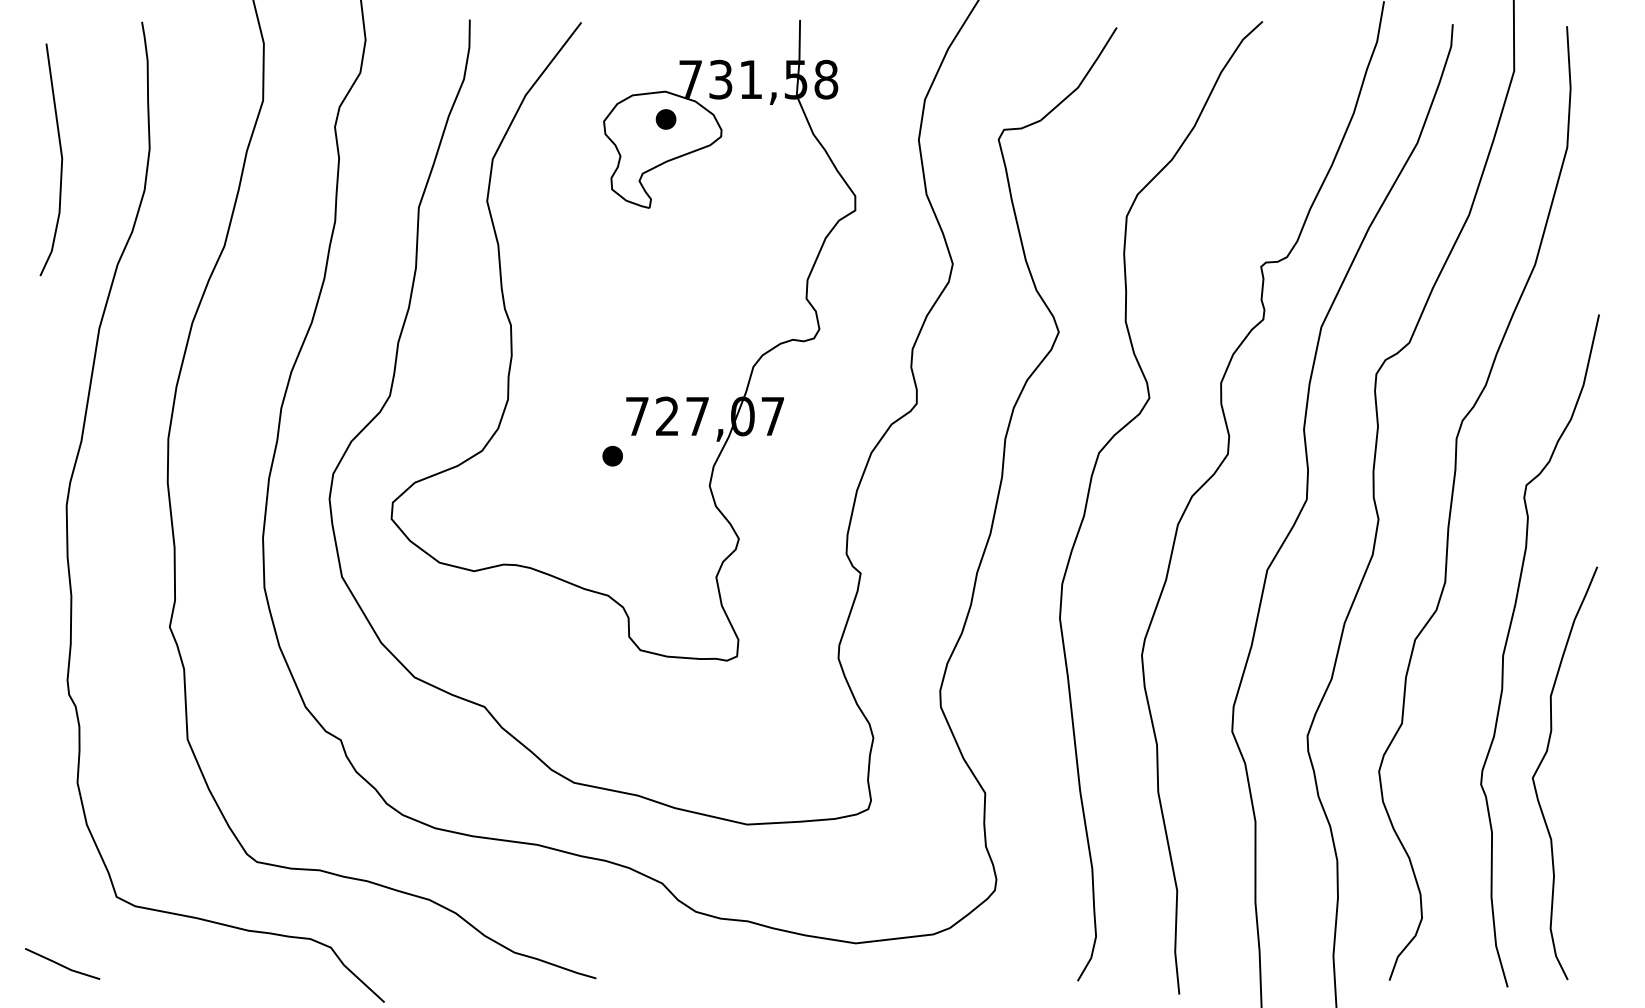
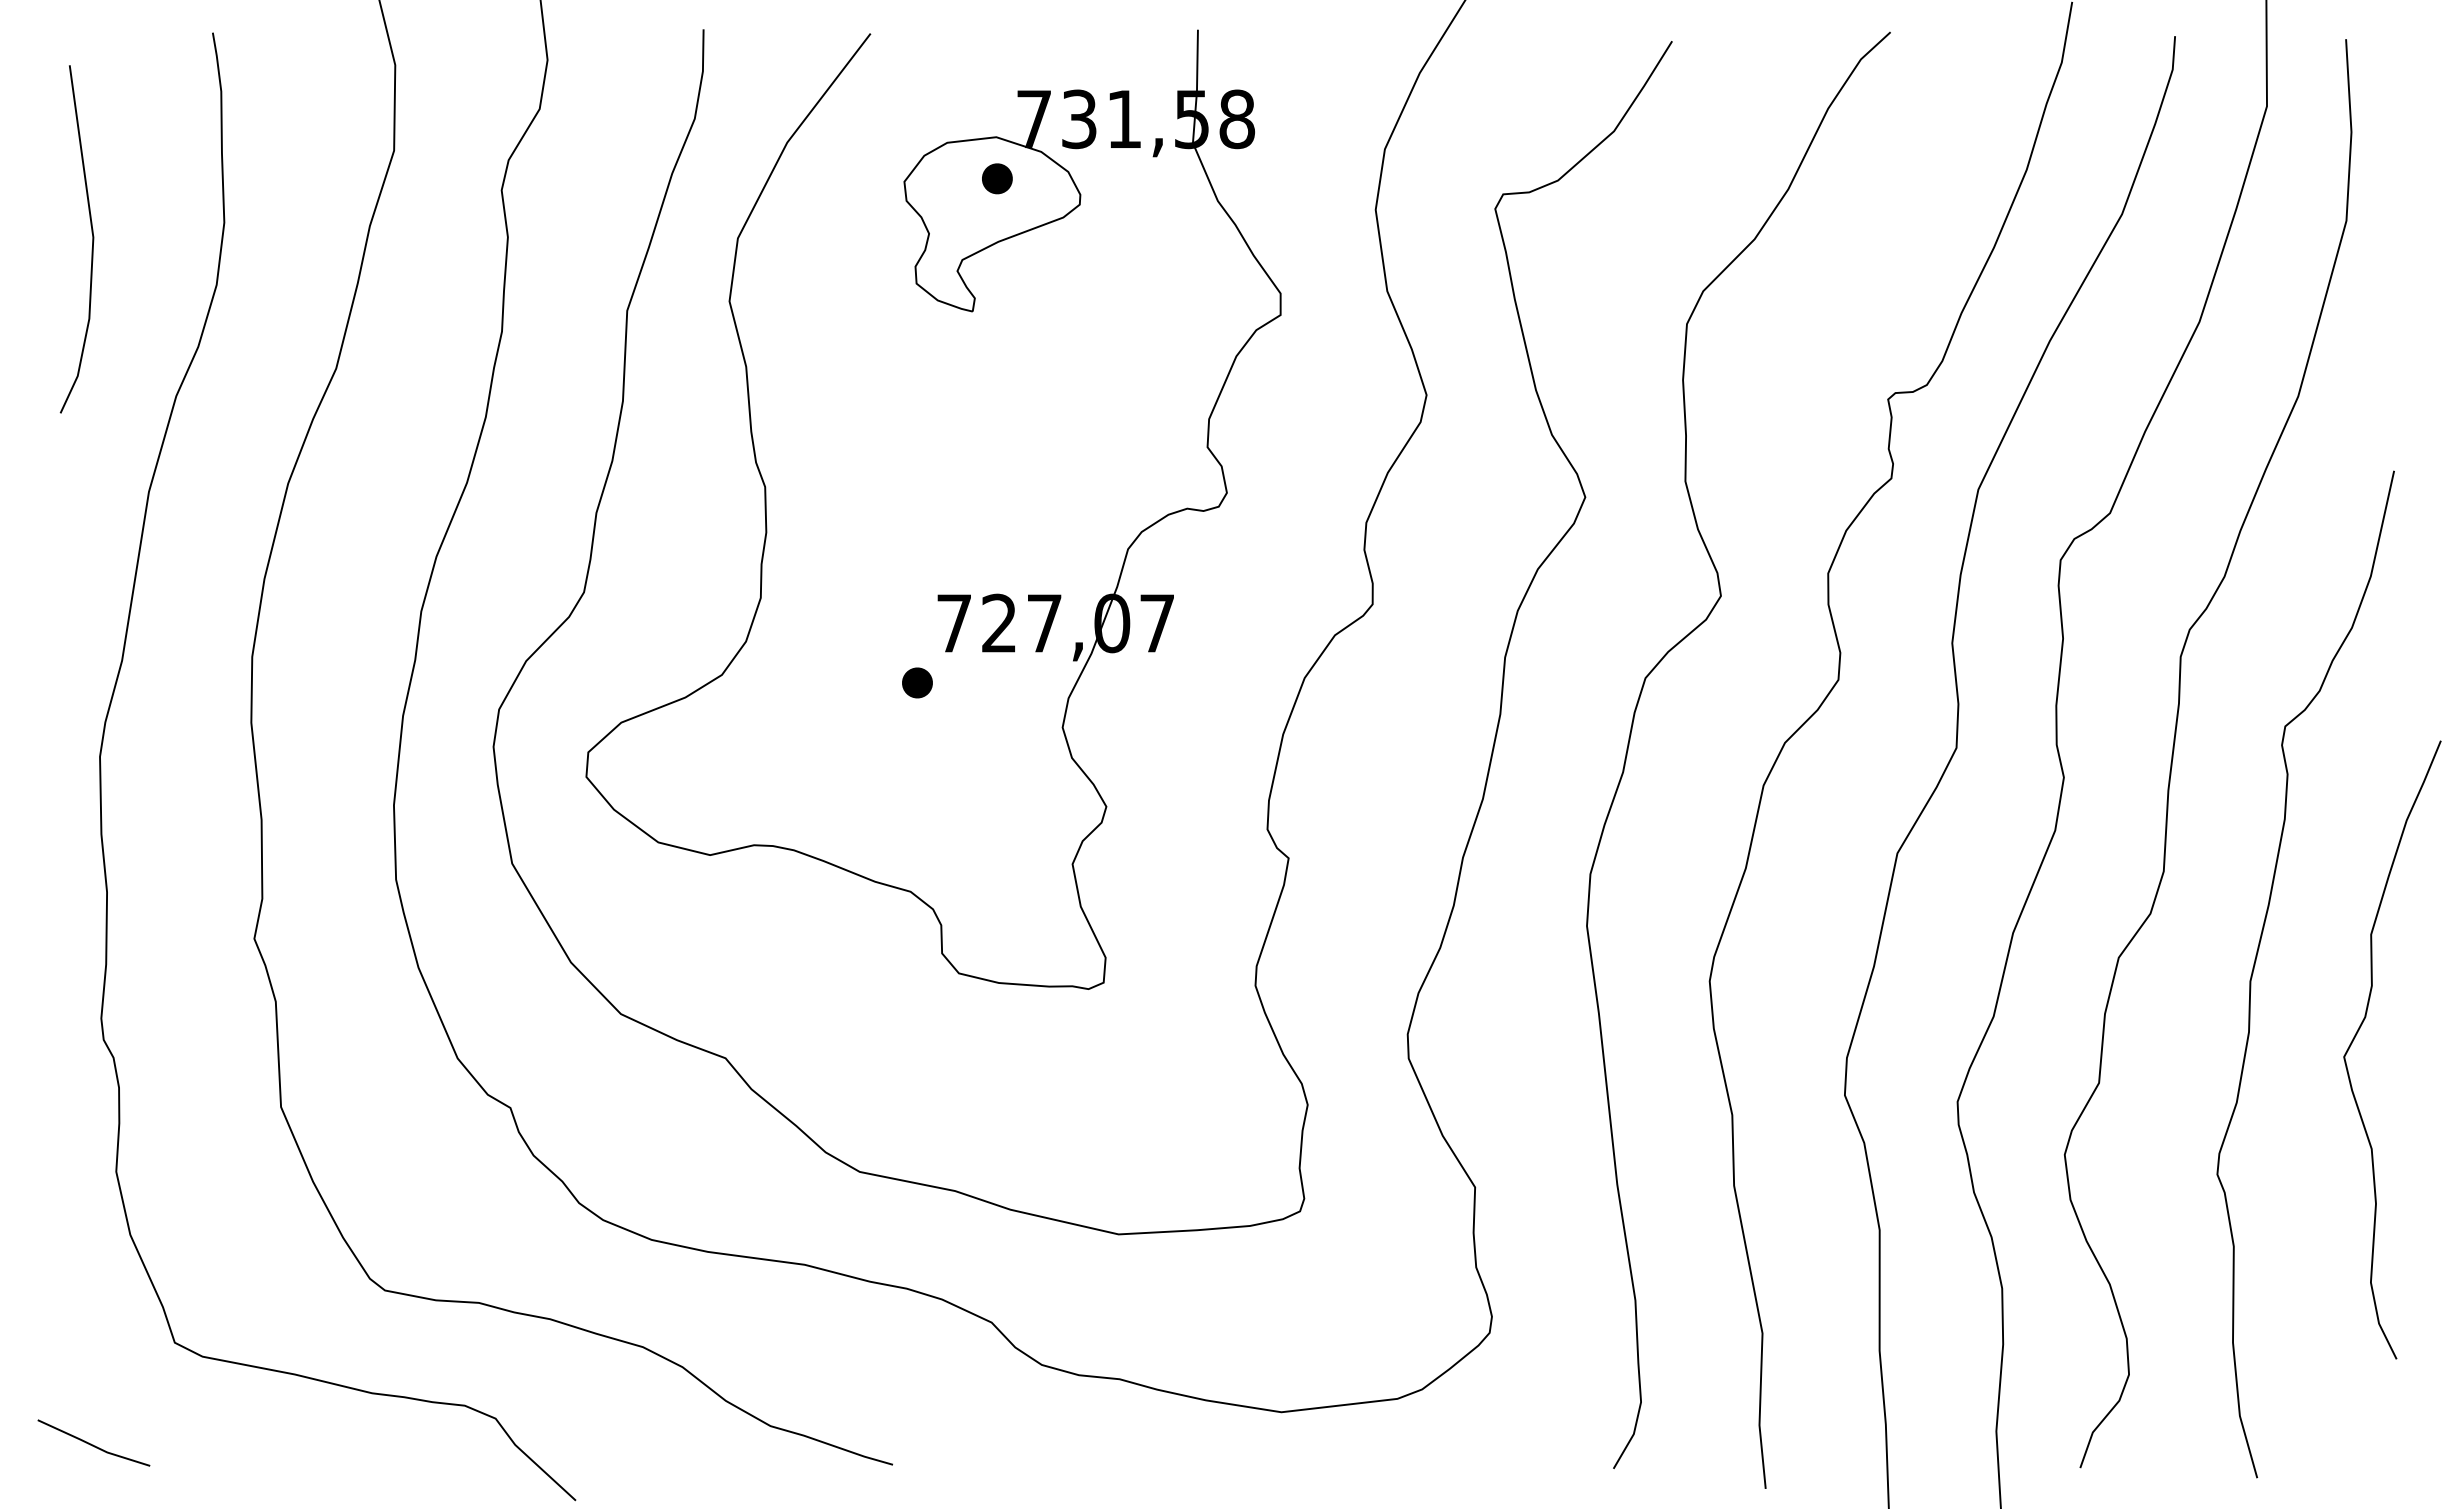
part: (1543, 760) -> (2360, 1030), moved

